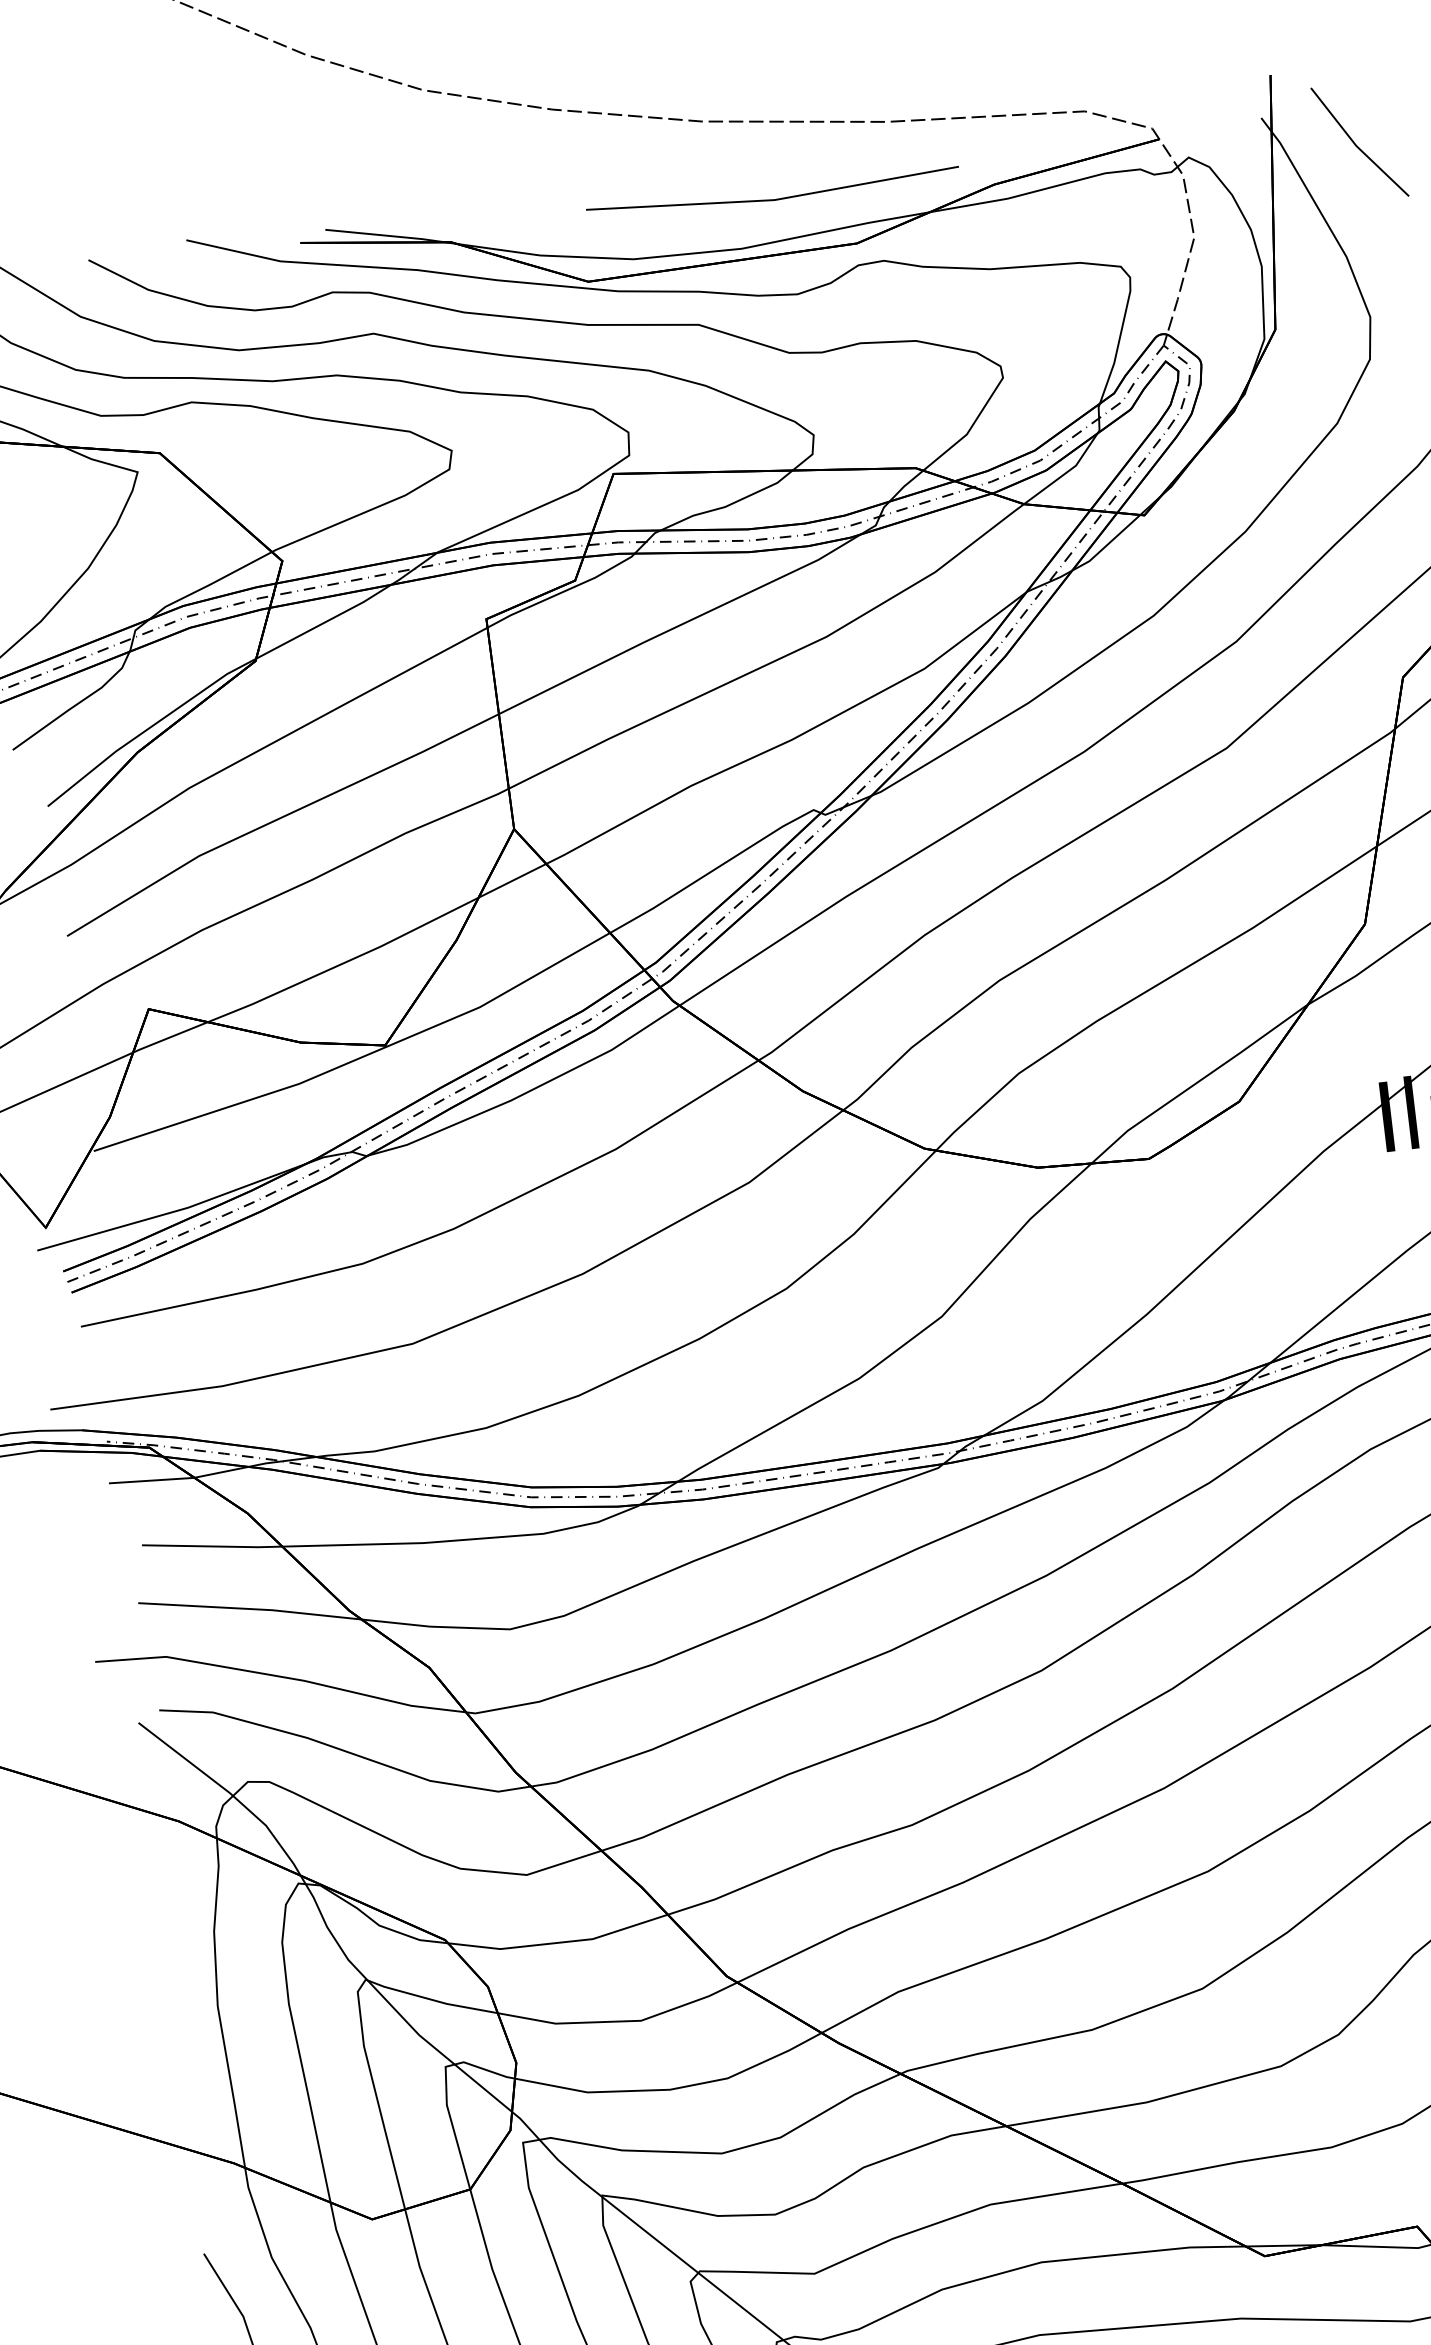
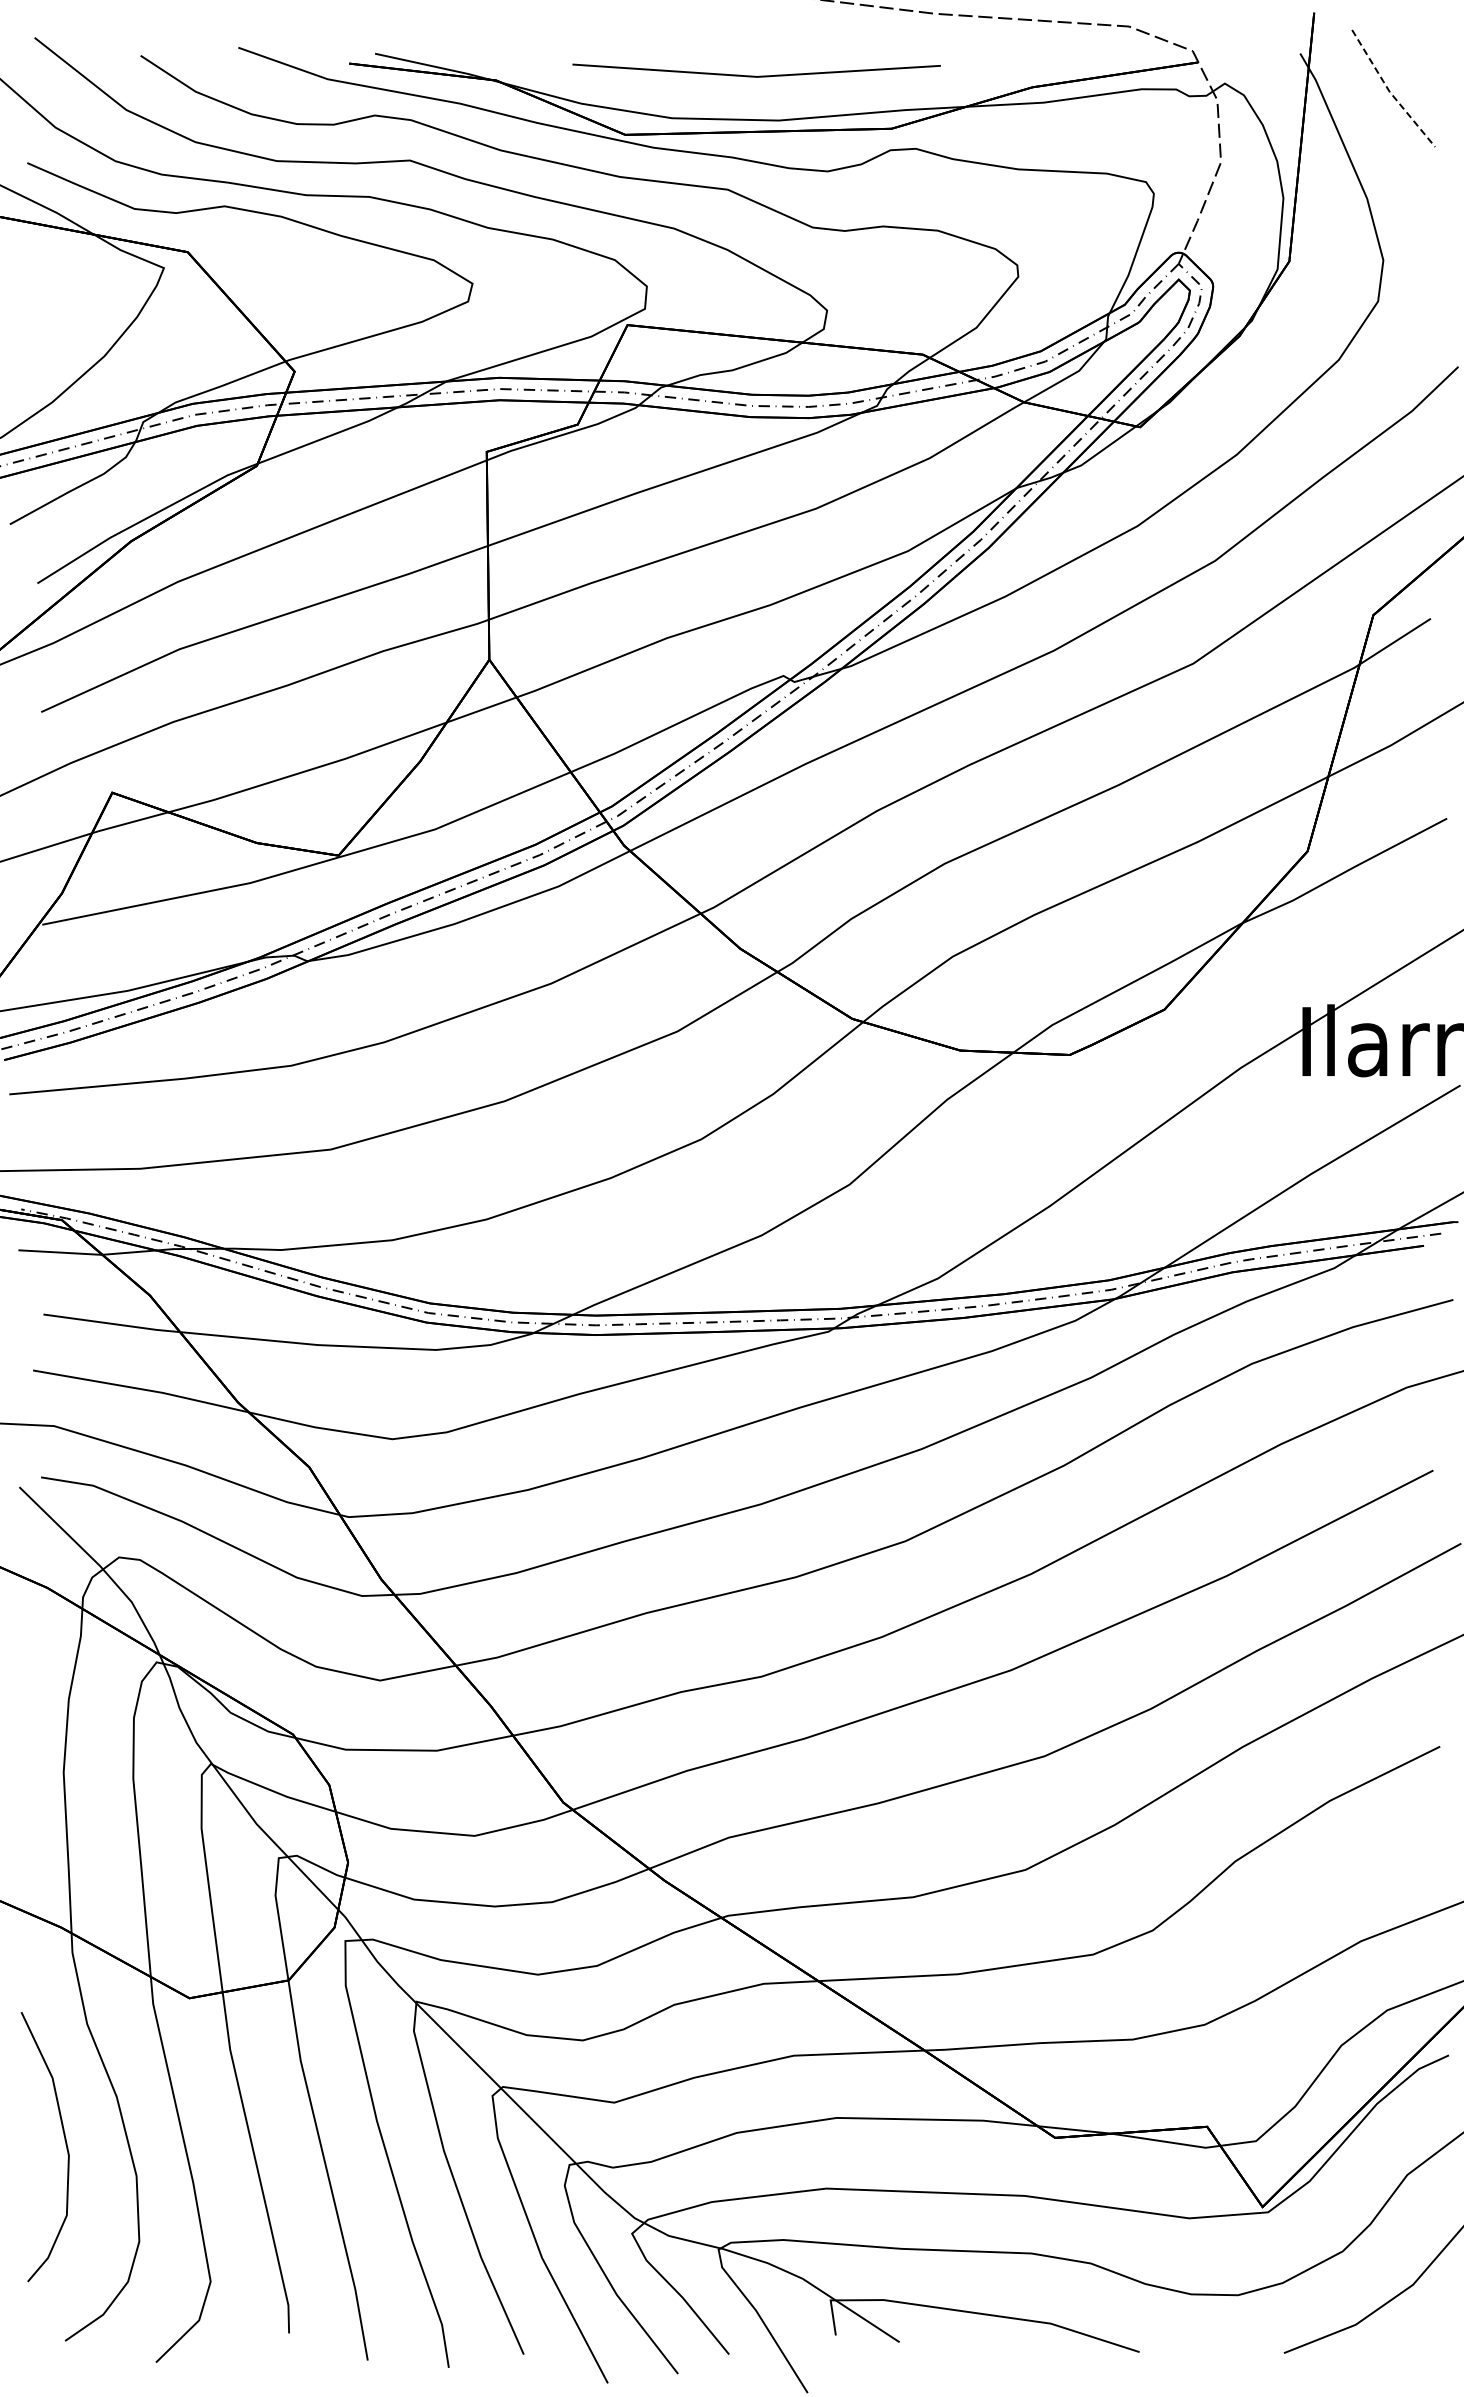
line: (1356, 145) -> (1389, 91), solid -> dashed
line: (772, 198) -> (755, 75), moved

